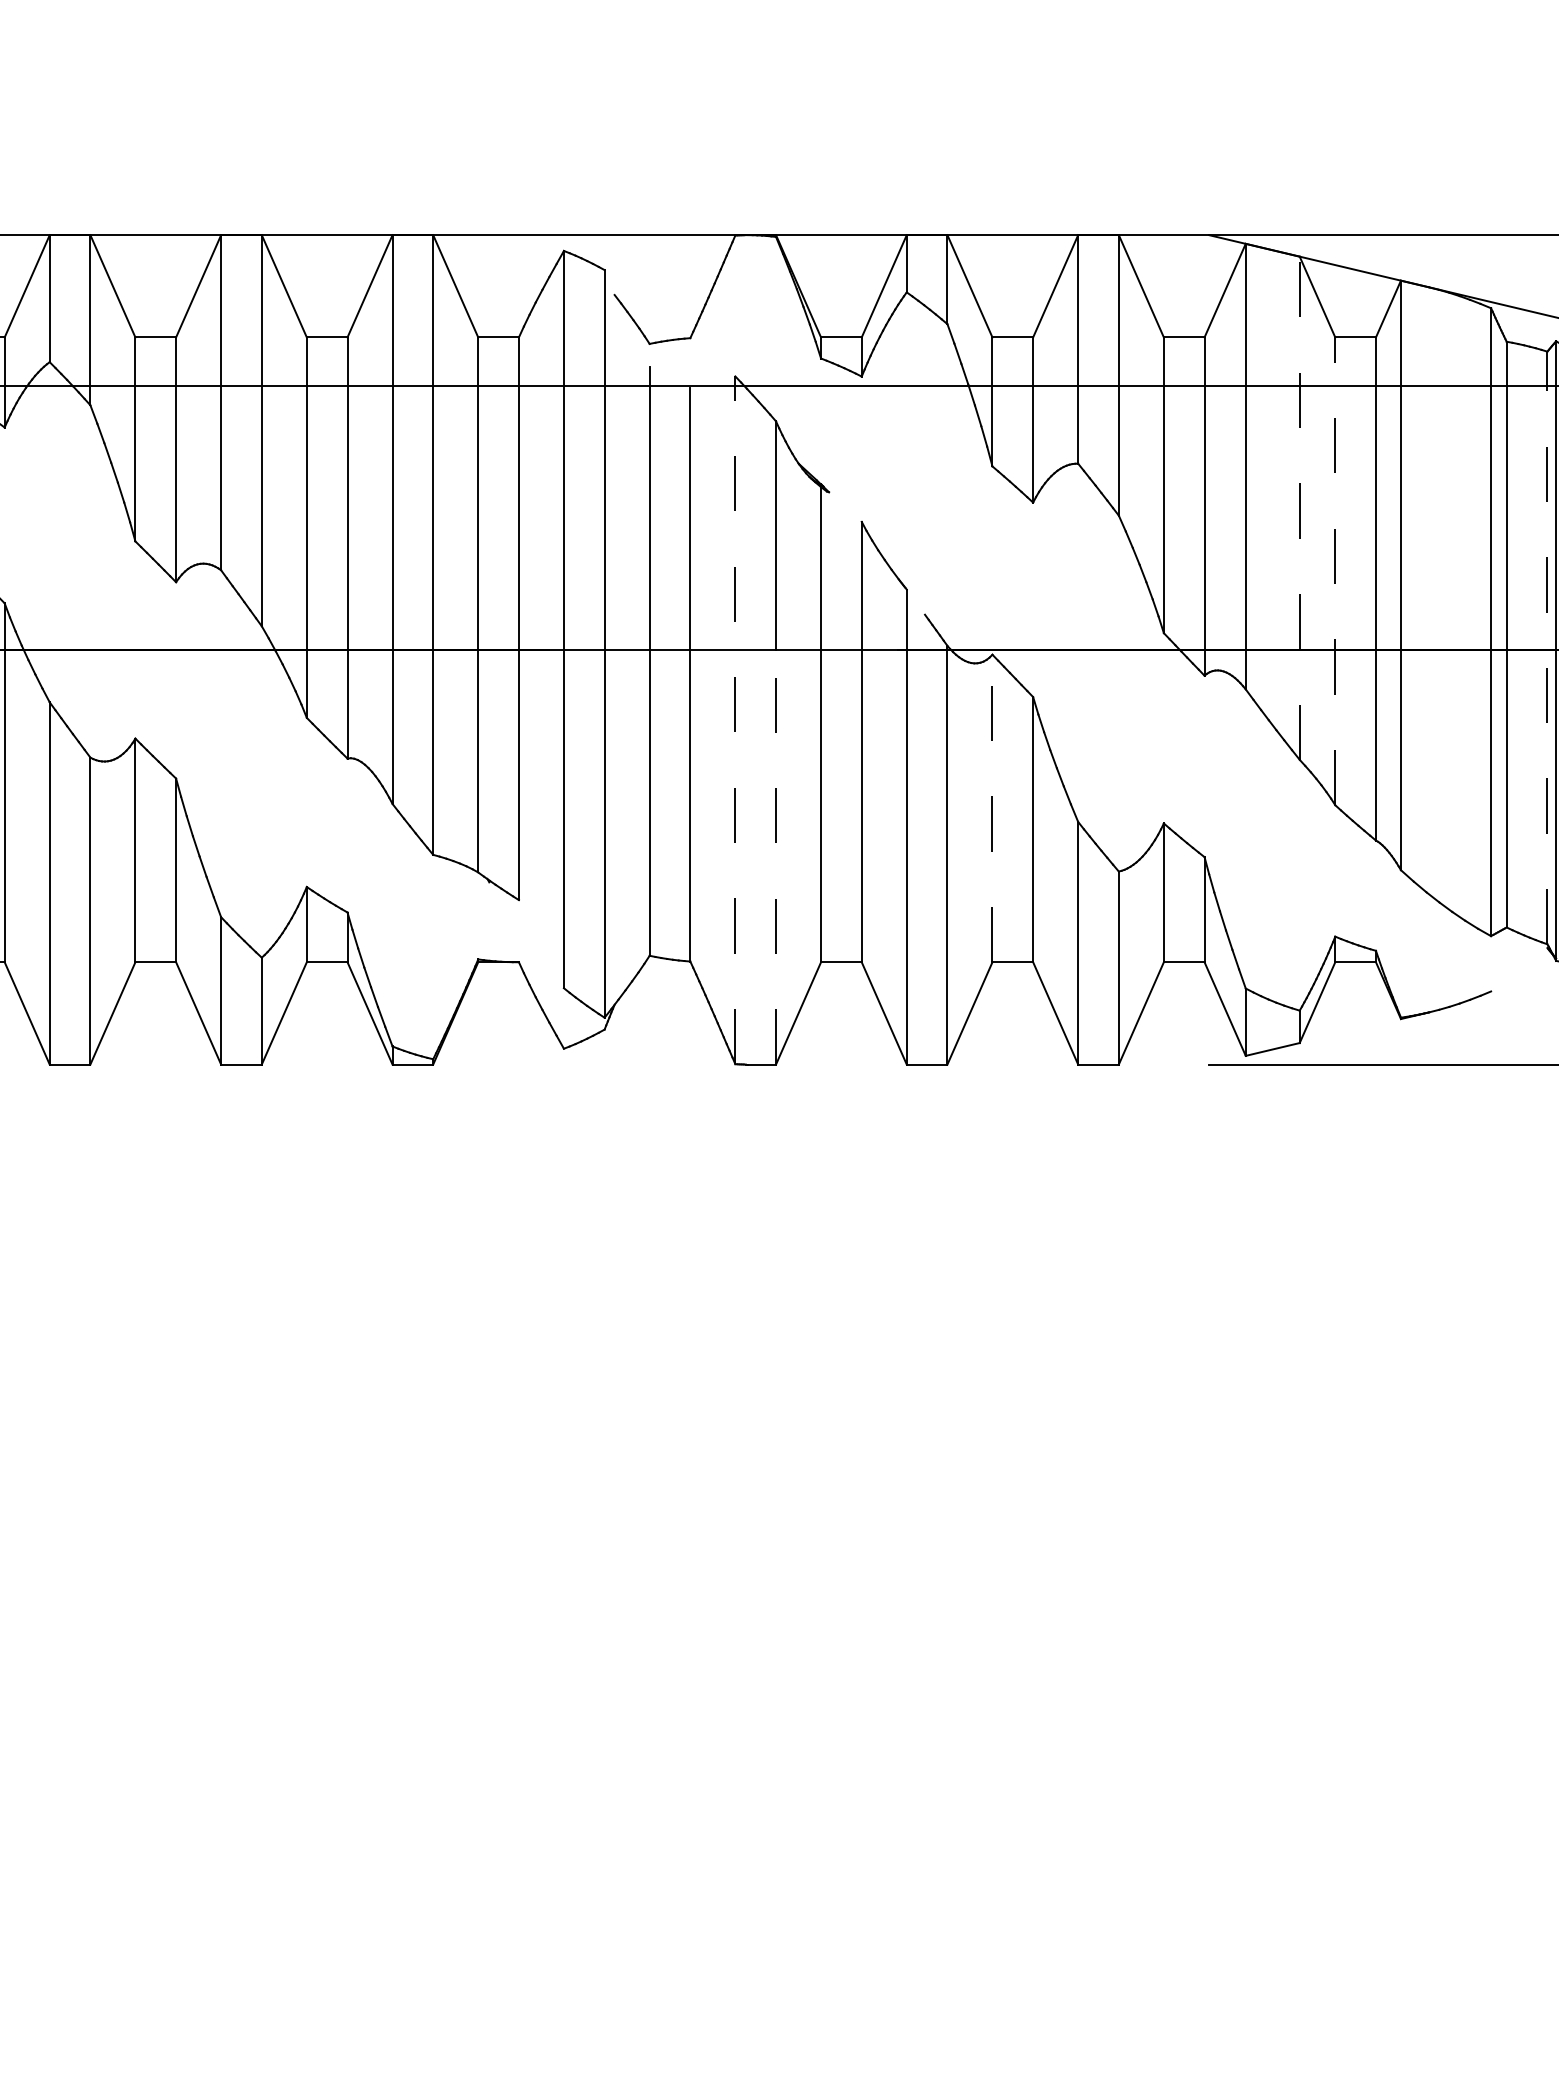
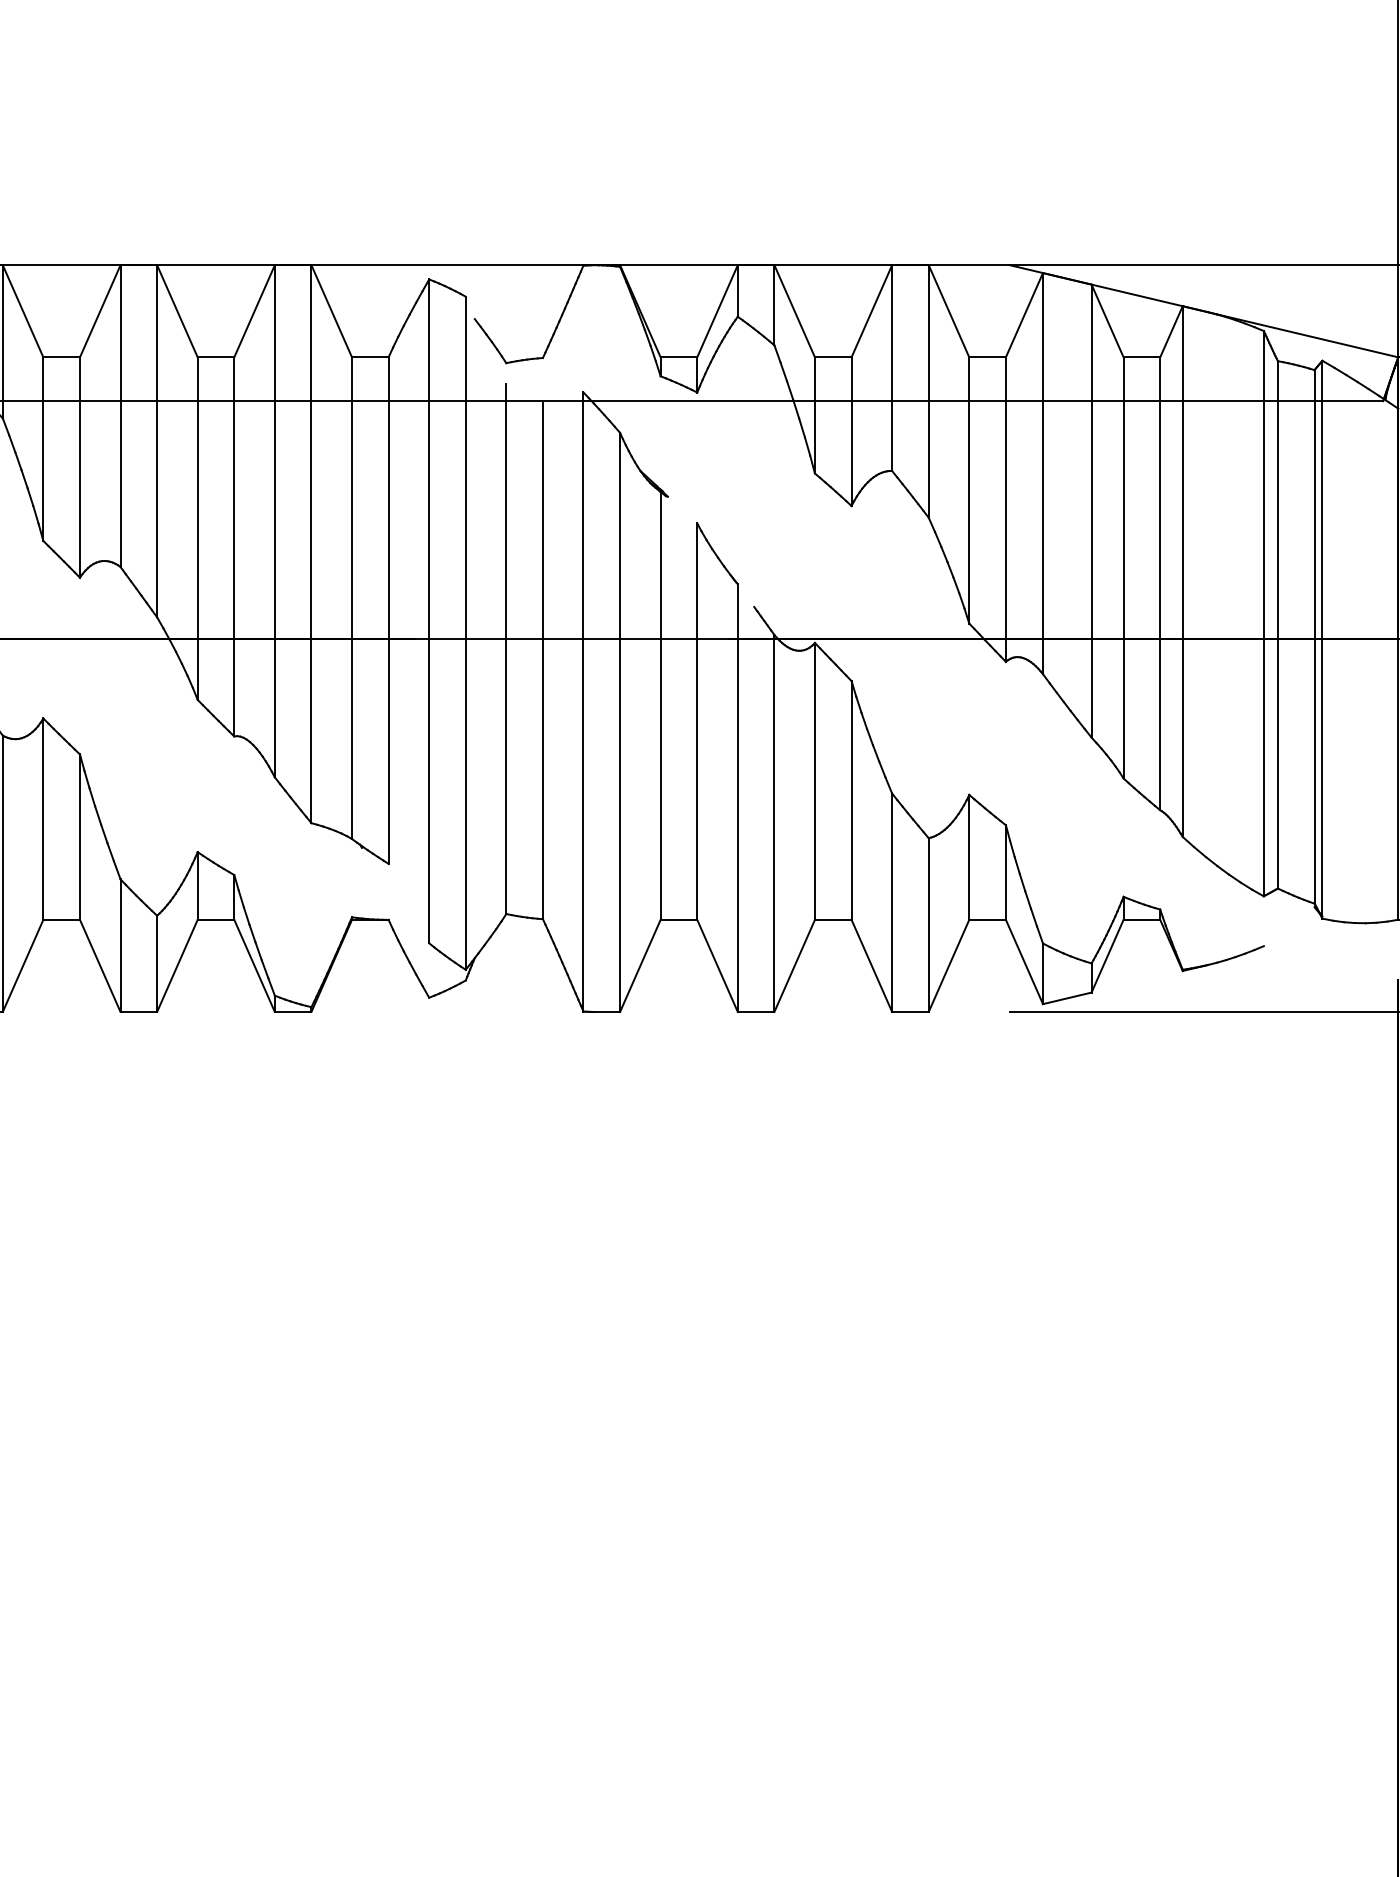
line: (1299, 508) -> (1091, 511), dashed -> solid
line: (1335, 571) -> (1123, 568), dashed -> solid
line: (1547, 647) -> (1314, 636), dashed -> solid
line: (735, 720) -> (583, 702), dashed -> solid
line: (992, 808) -> (814, 781), dashed -> solid
line: (776, 856) -> (620, 824), dashed -> solid

